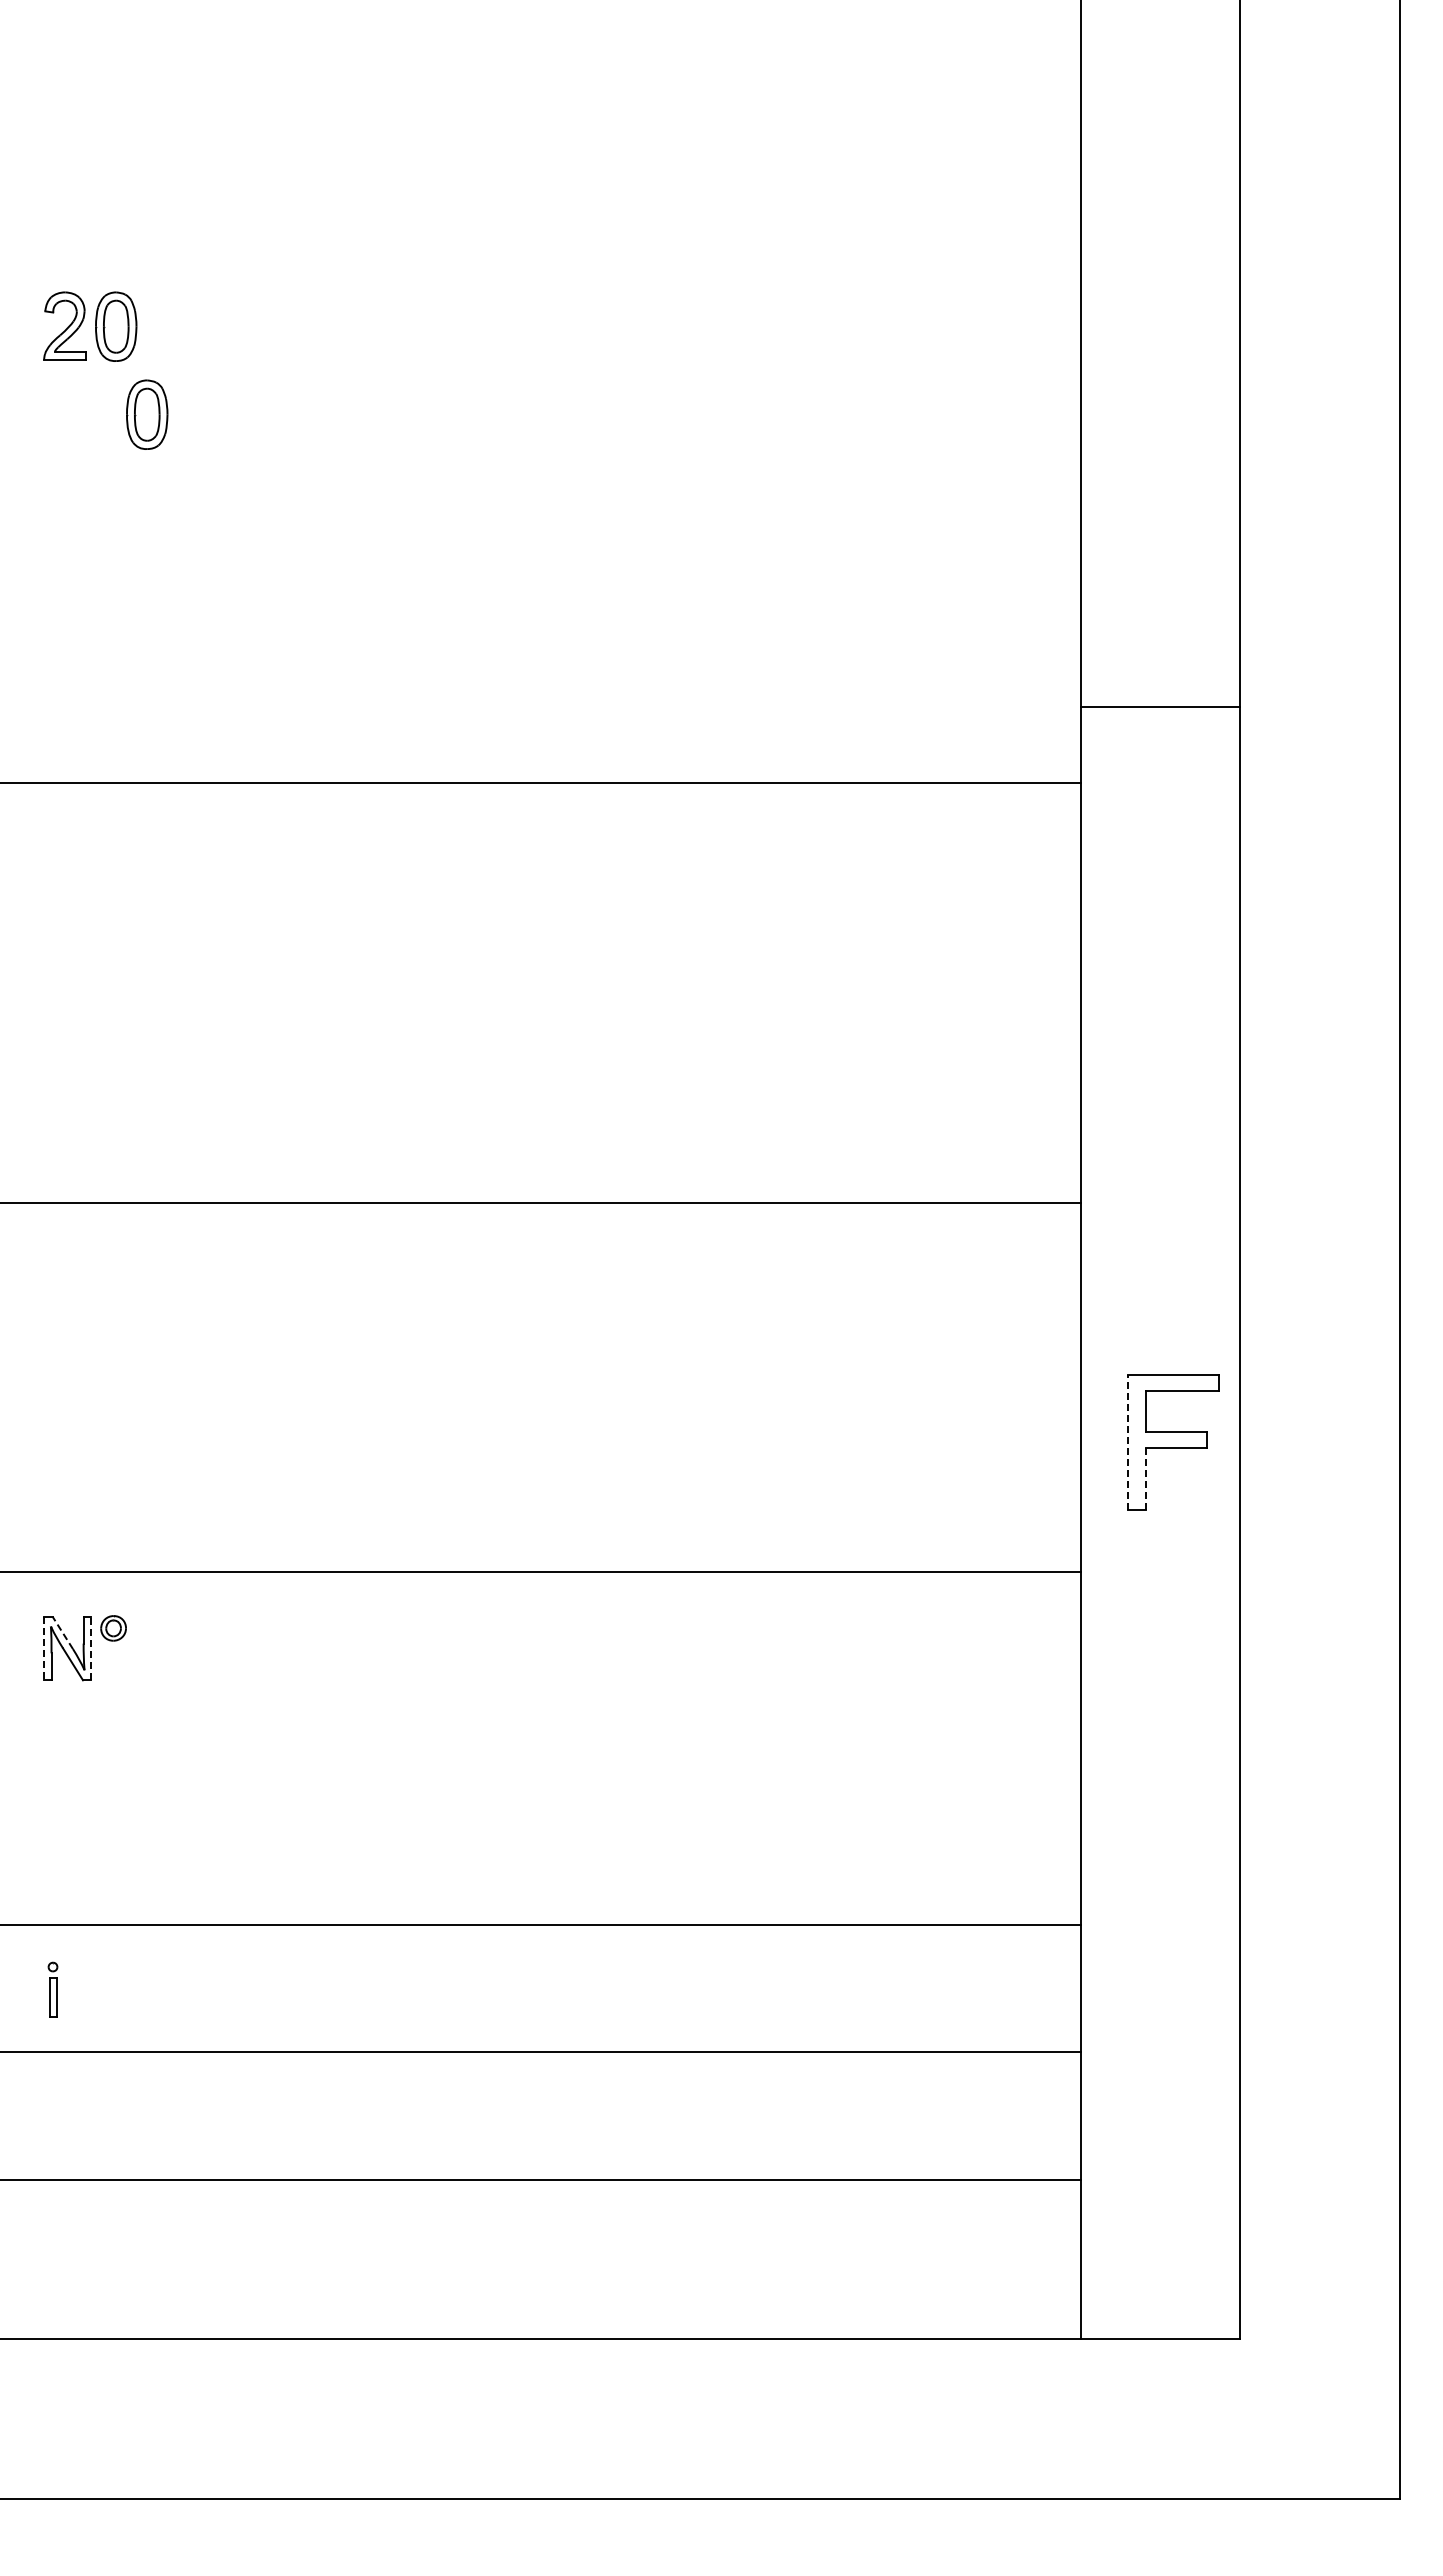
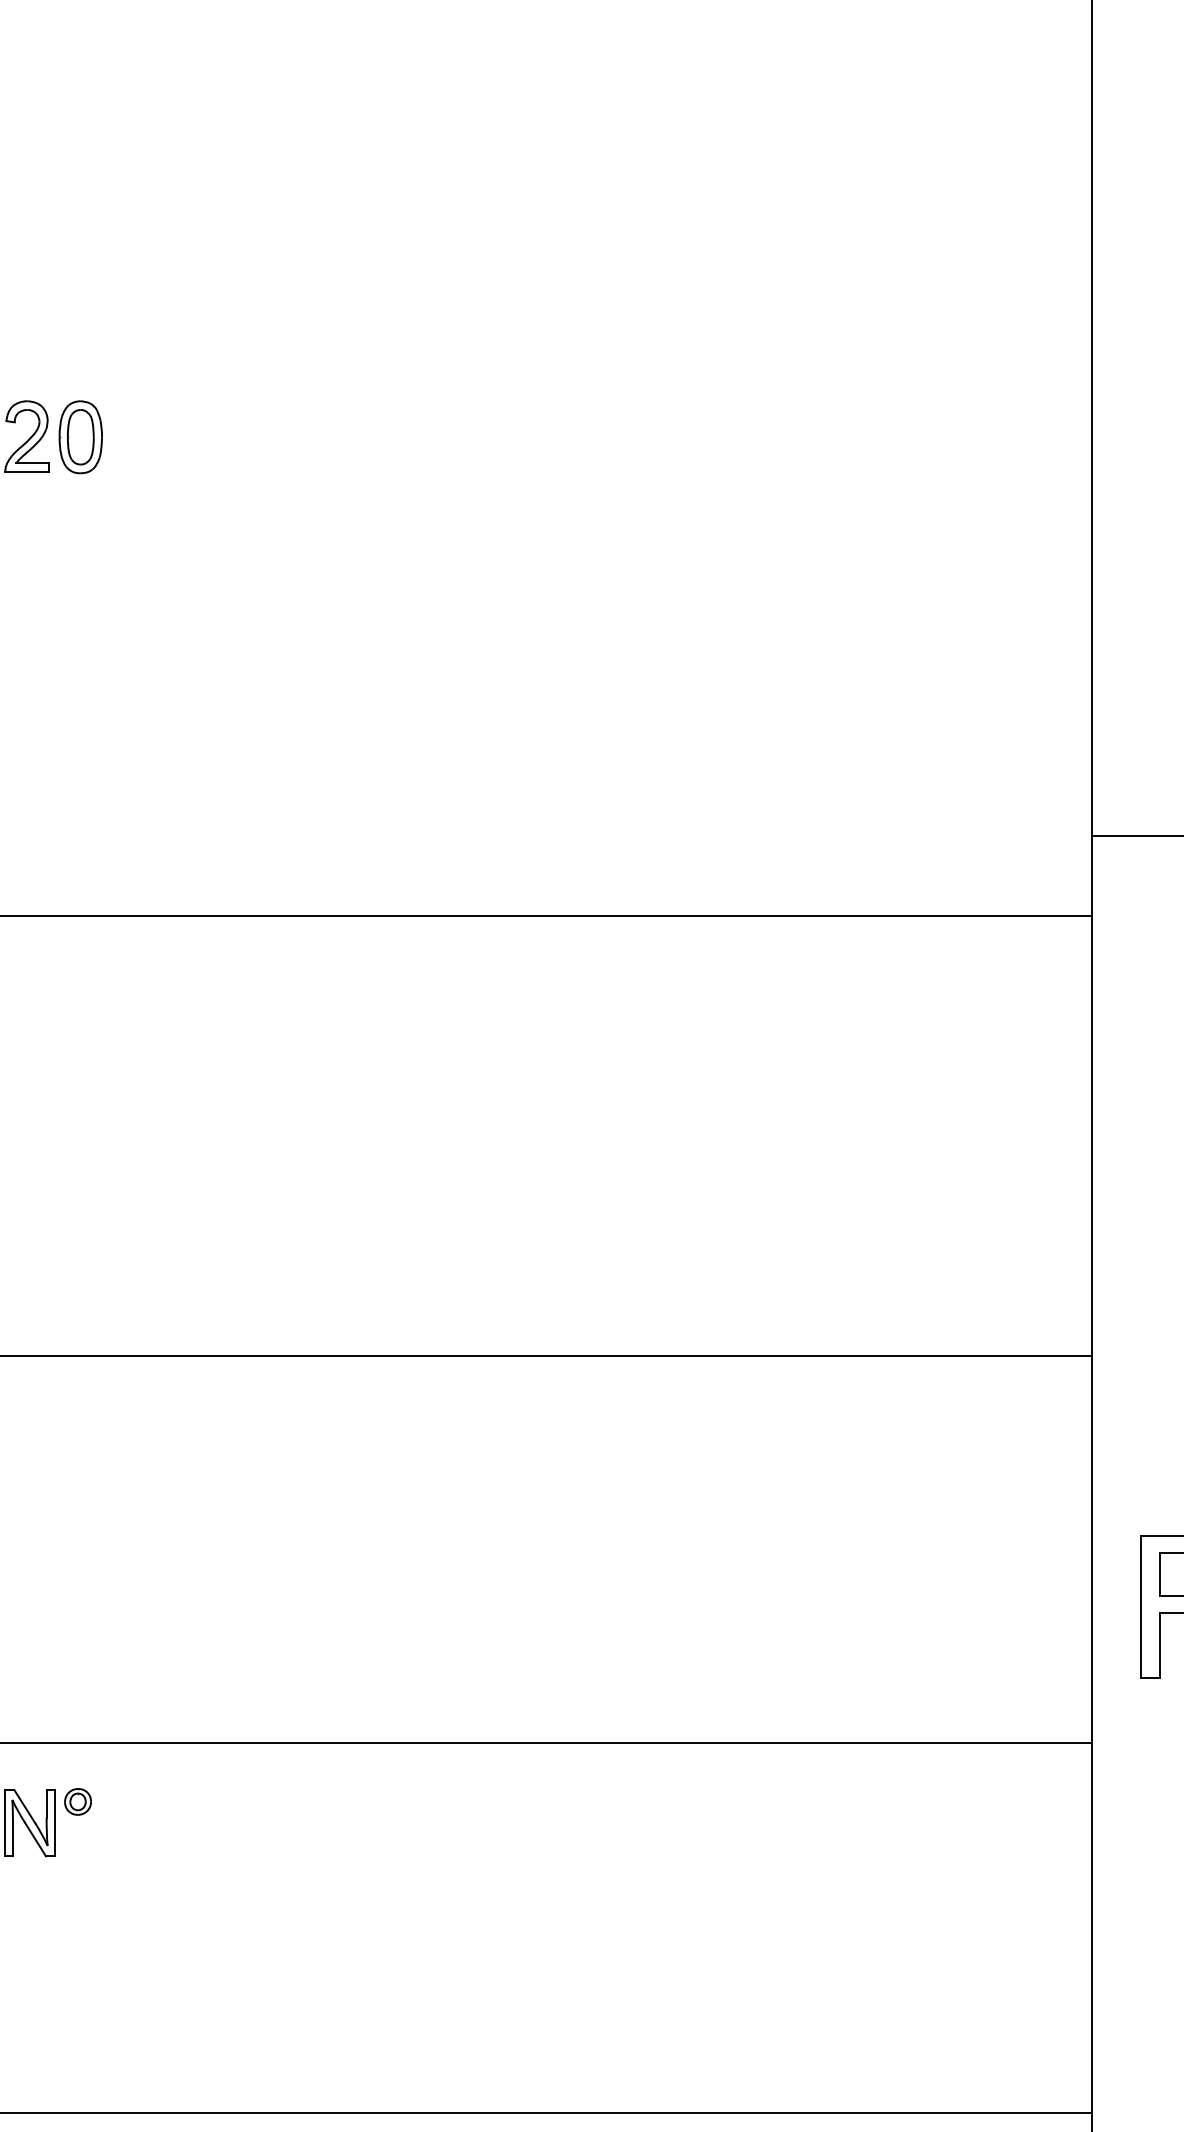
part: (147, 414) -> (113, 529), removed
line: (1127, 1442) -> (1141, 1607), dashed -> solid
line: (1145, 1479) -> (1159, 1645), dashed -> solid
line: (62, 1633) -> (24, 1807), dashed -> solid
line: (43, 1648) -> (4, 1822), dashed -> solid
line: (91, 1648) -> (54, 1822), dashed -> solid

